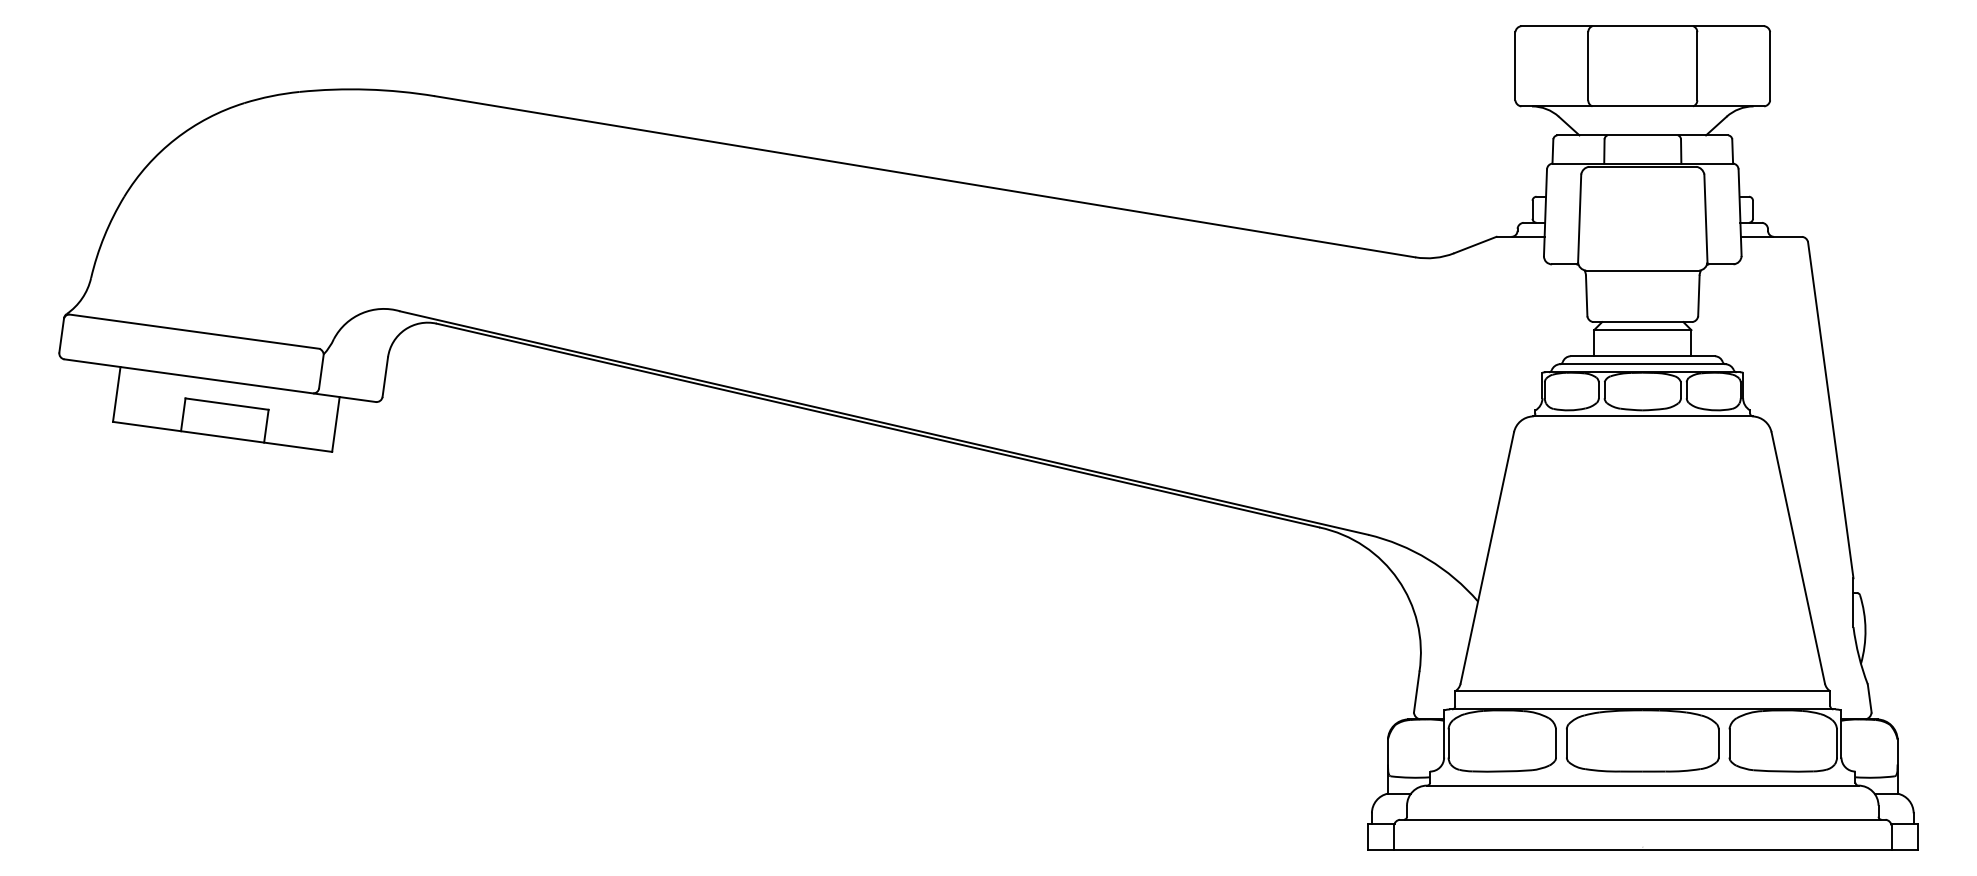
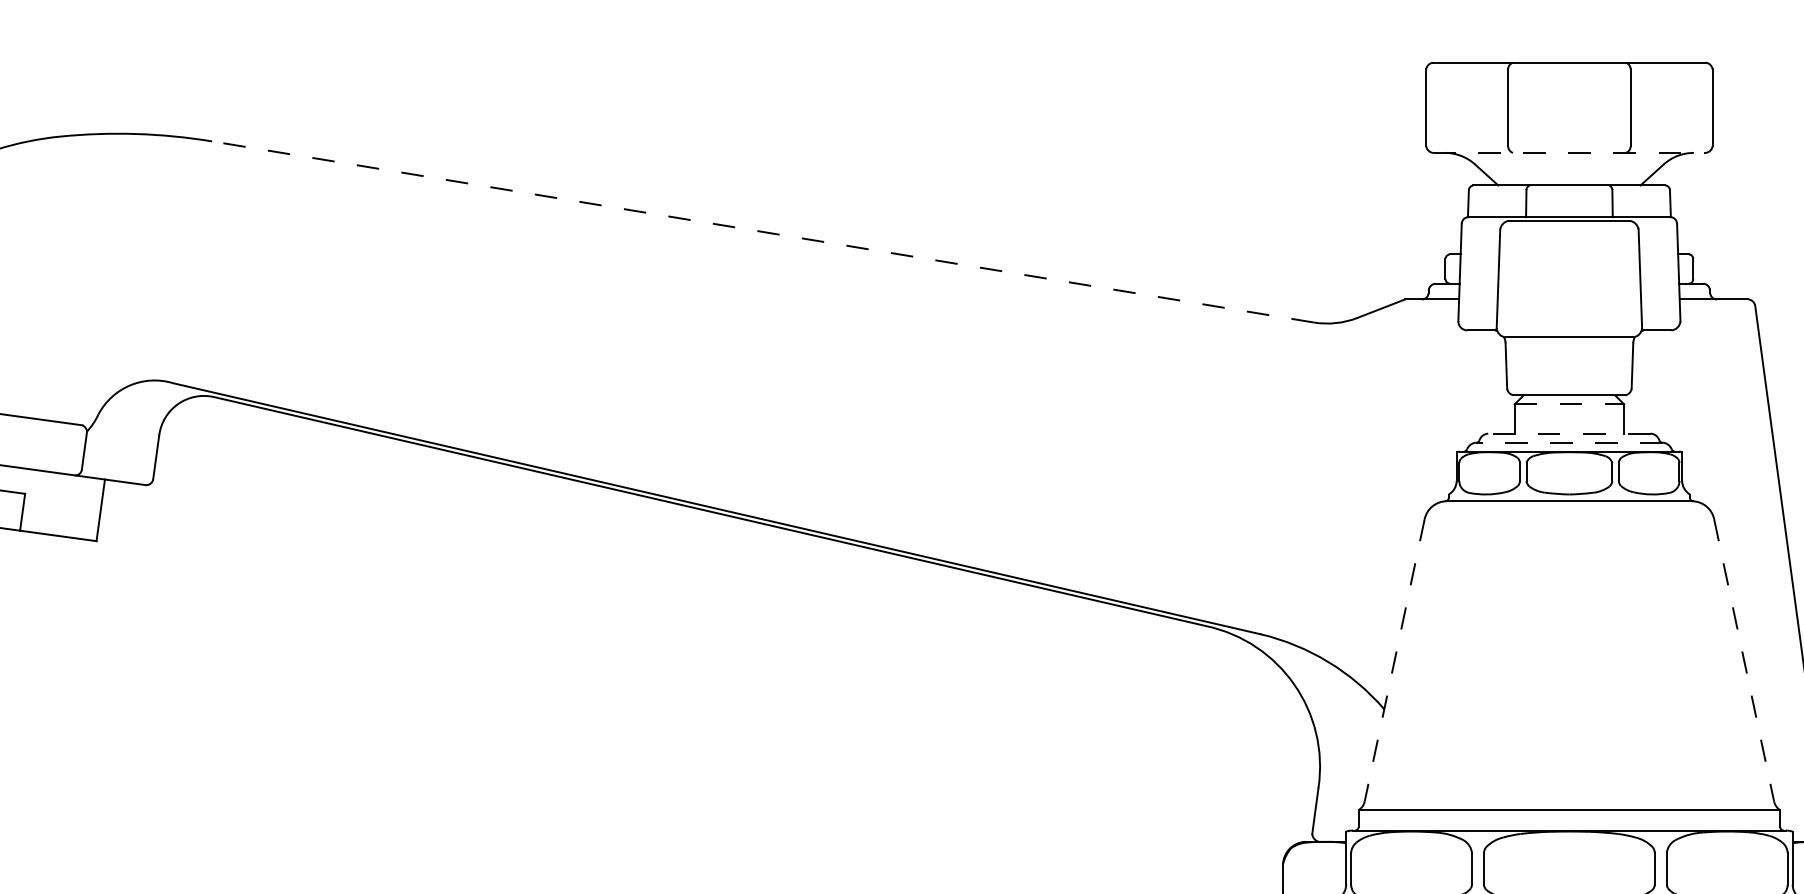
line: (1643, 106) -> (1570, 152), solid -> dashed
line: (925, 176) -> (763, 231), solid -> dashed
line: (1642, 330) -> (1569, 404), solid -> dashed
line: (1642, 356) -> (1569, 433), solid -> dashed
line: (1642, 364) -> (1569, 442), solid -> dashed
line: (1487, 558) -> (1394, 660), solid -> dashed
line: (1798, 558) -> (1744, 660), solid -> dashed

